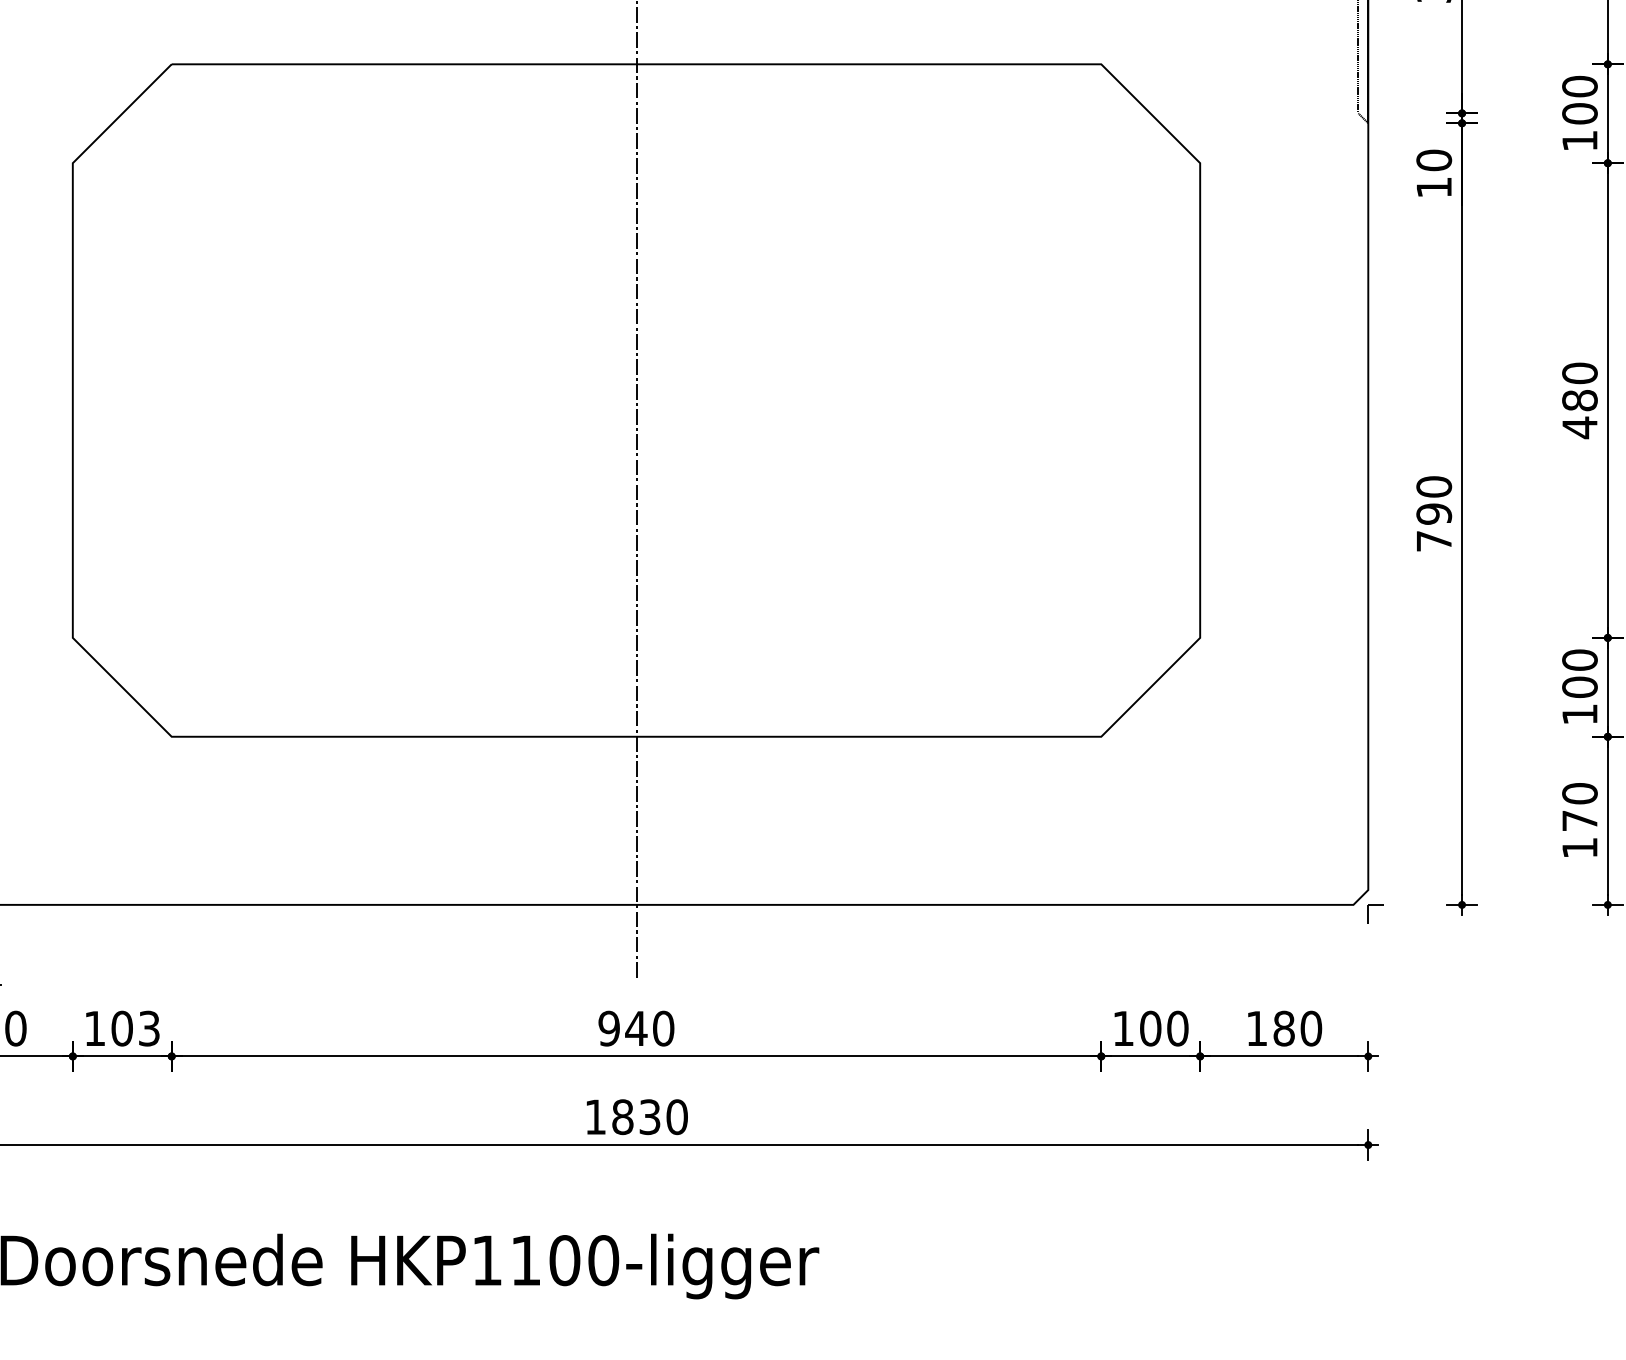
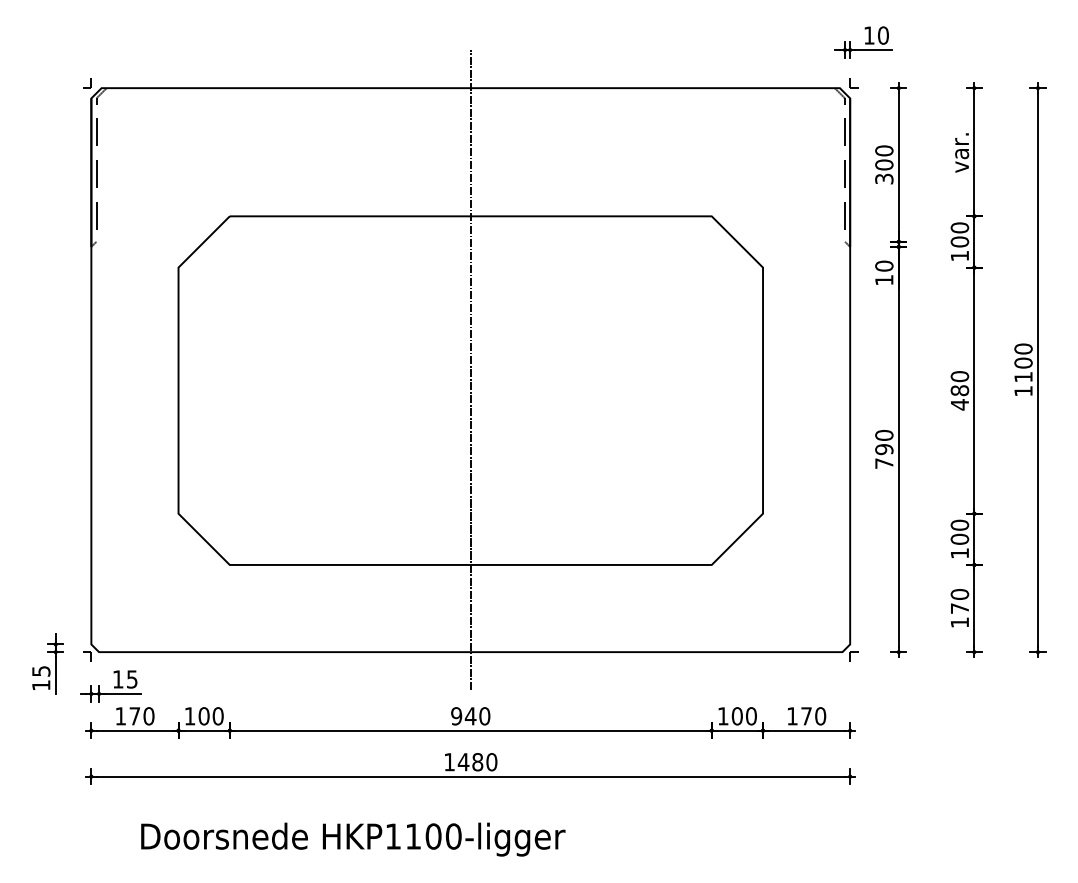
text: (147, 1029) -> (217, 716), 103 -> 100
text: (1284, 1029) -> (806, 716), 180 -> 170
text: (635, 1117) -> (470, 762), 1830 -> 1480

